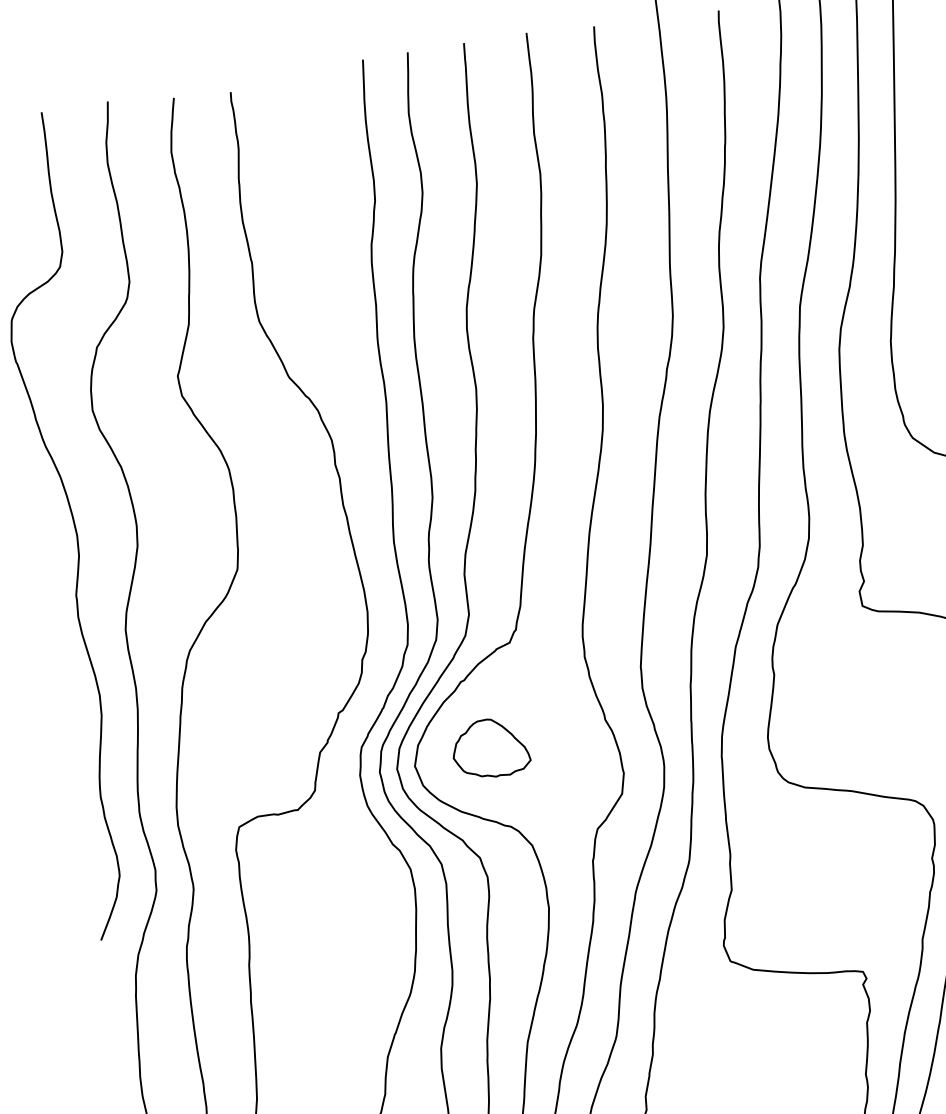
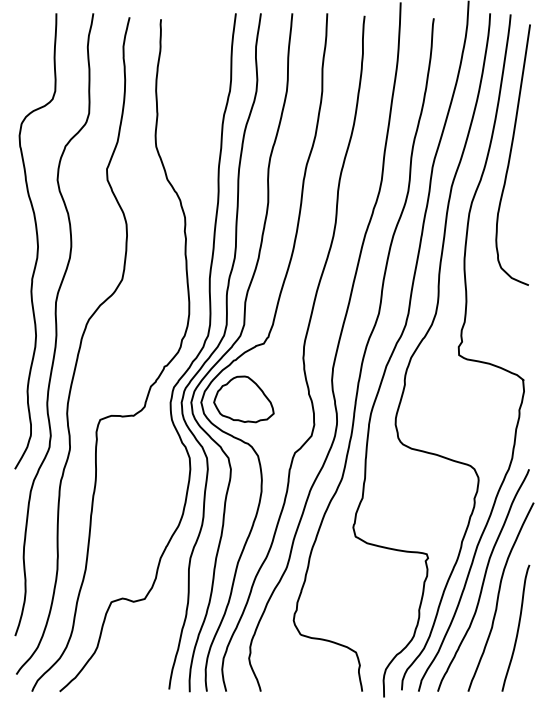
part: (489, 748) -> (243, 399), size x1.43

